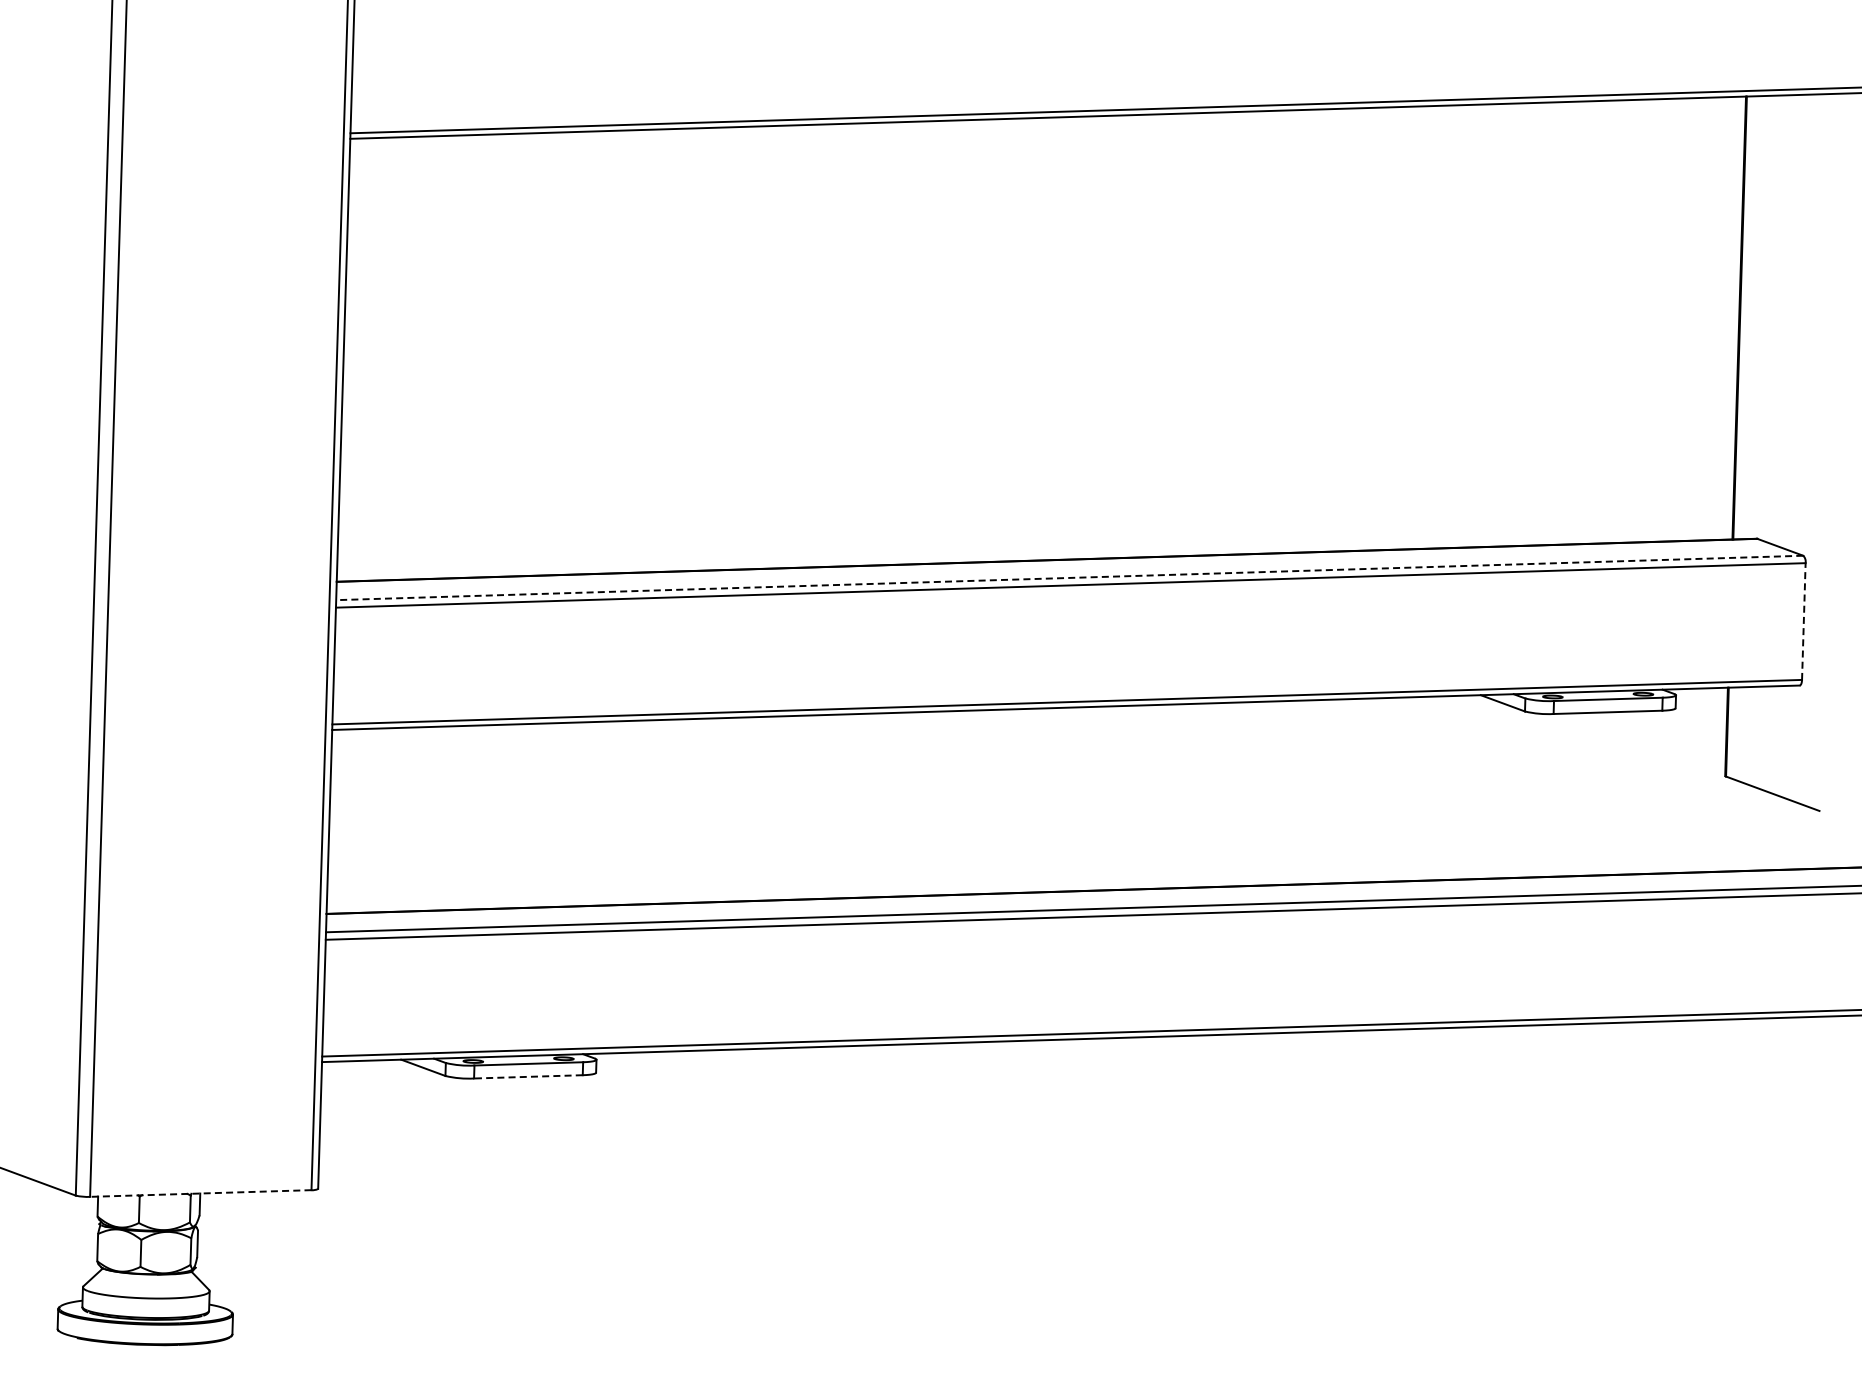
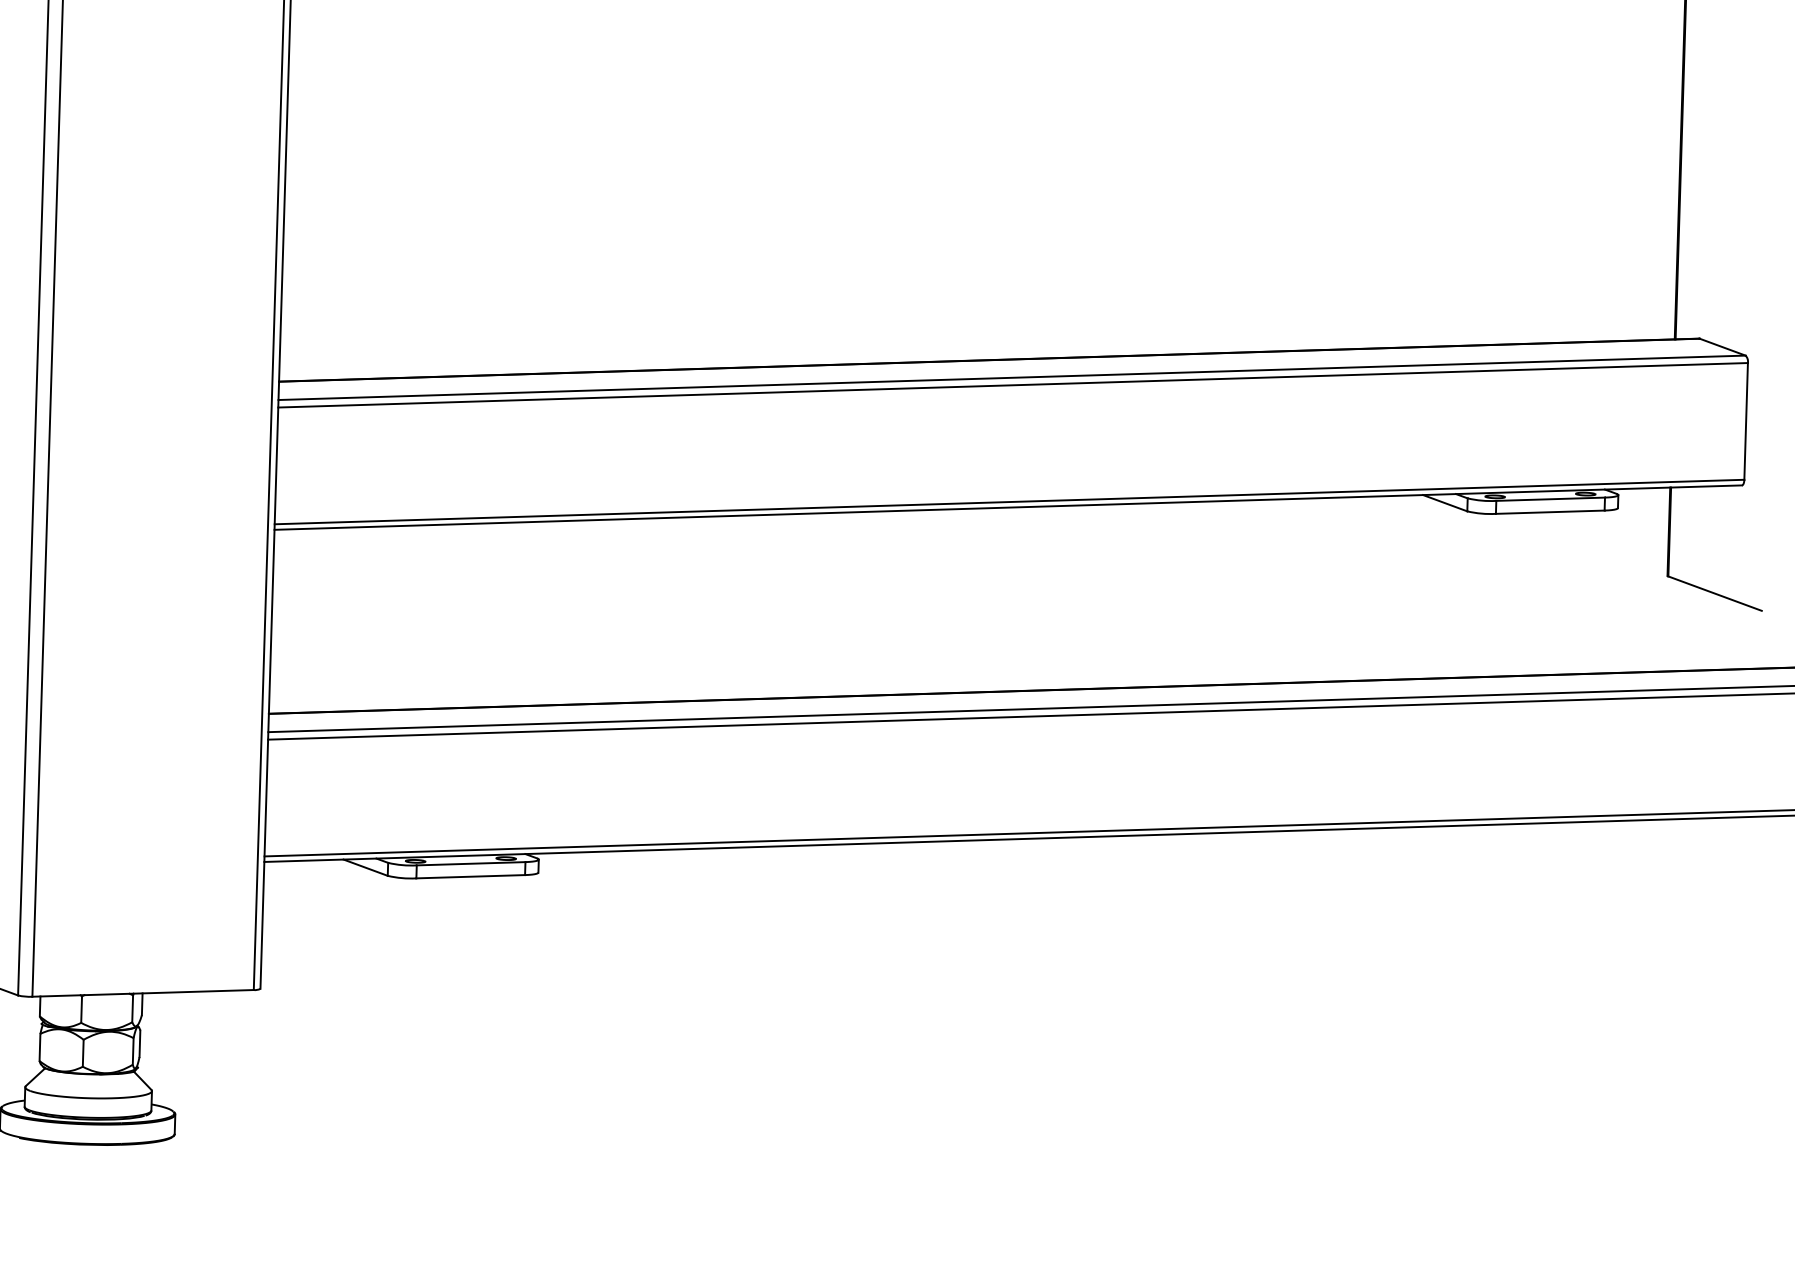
line: (1069, 577) -> (1011, 377), dashed -> solid
line: (1803, 621) -> (1745, 421), dashed -> solid
line: (527, 1076) -> (469, 876), dashed -> solid
line: (200, 1193) -> (142, 993), dashed -> solid

